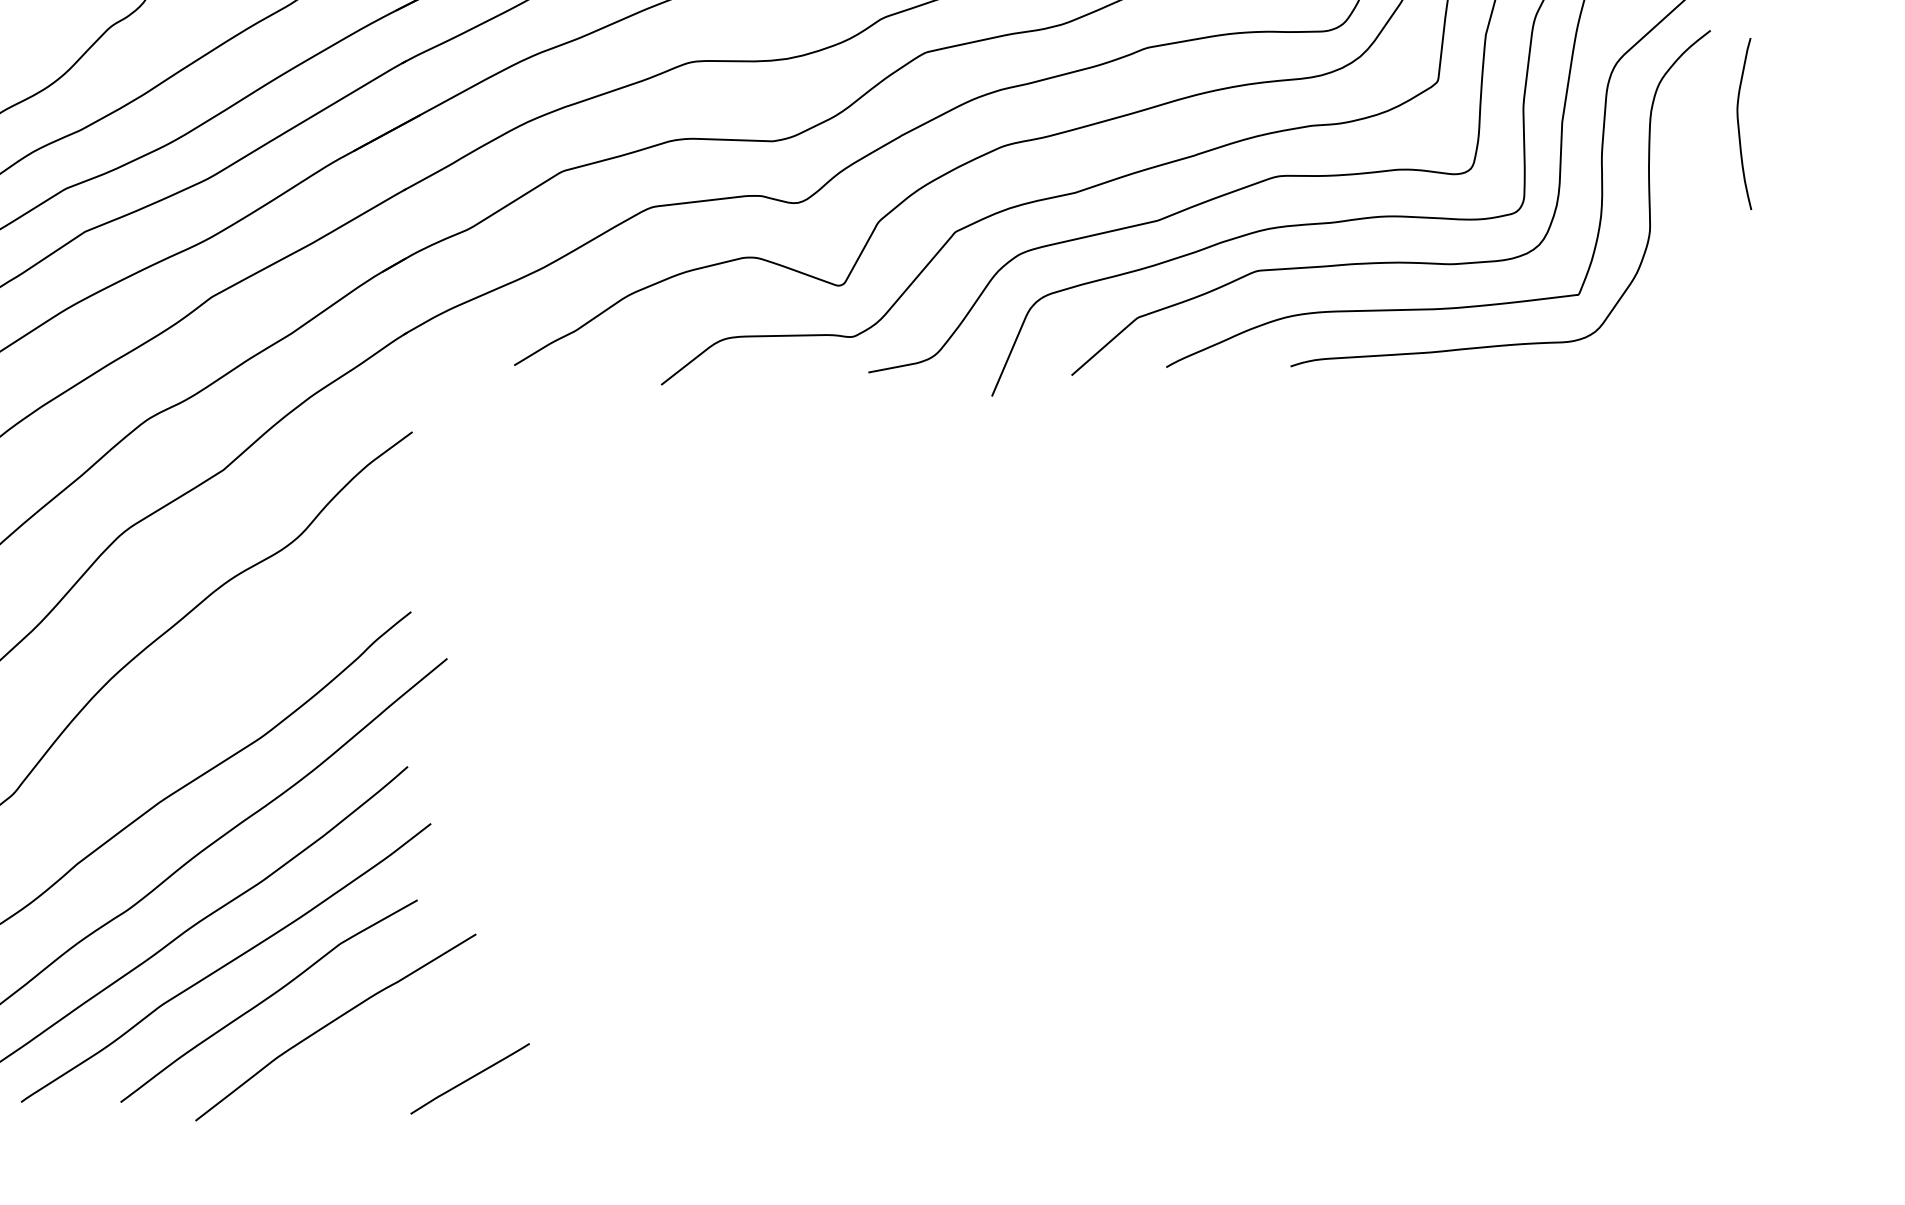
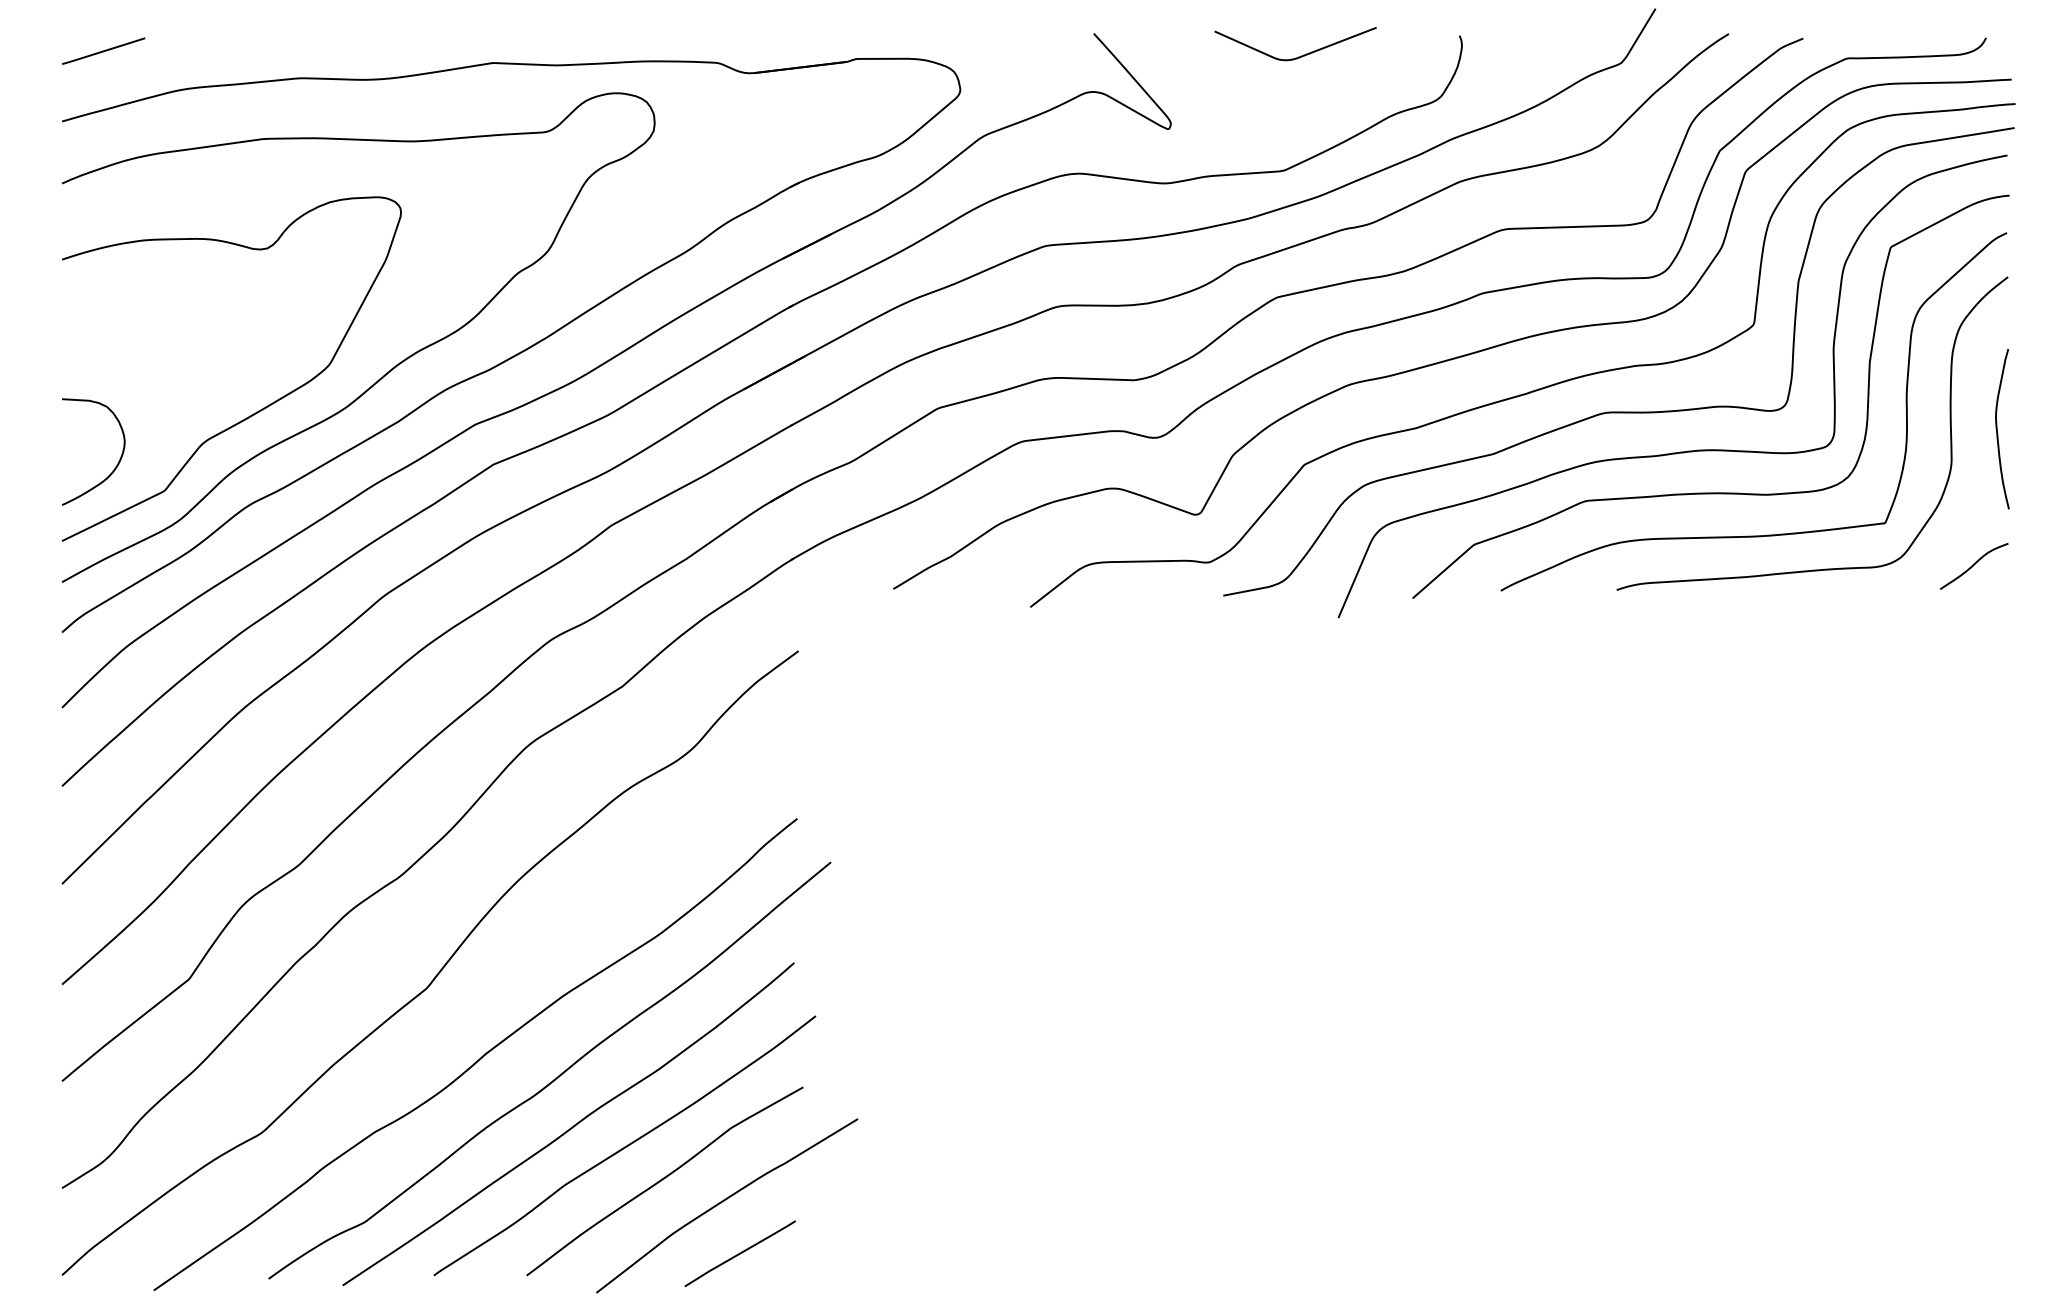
curve: (1739, 124) -> (1997, 429), moved
curve: (1673, 341) -> (1973, 566), added
line: (469, 1078) -> (739, 1253), moved

